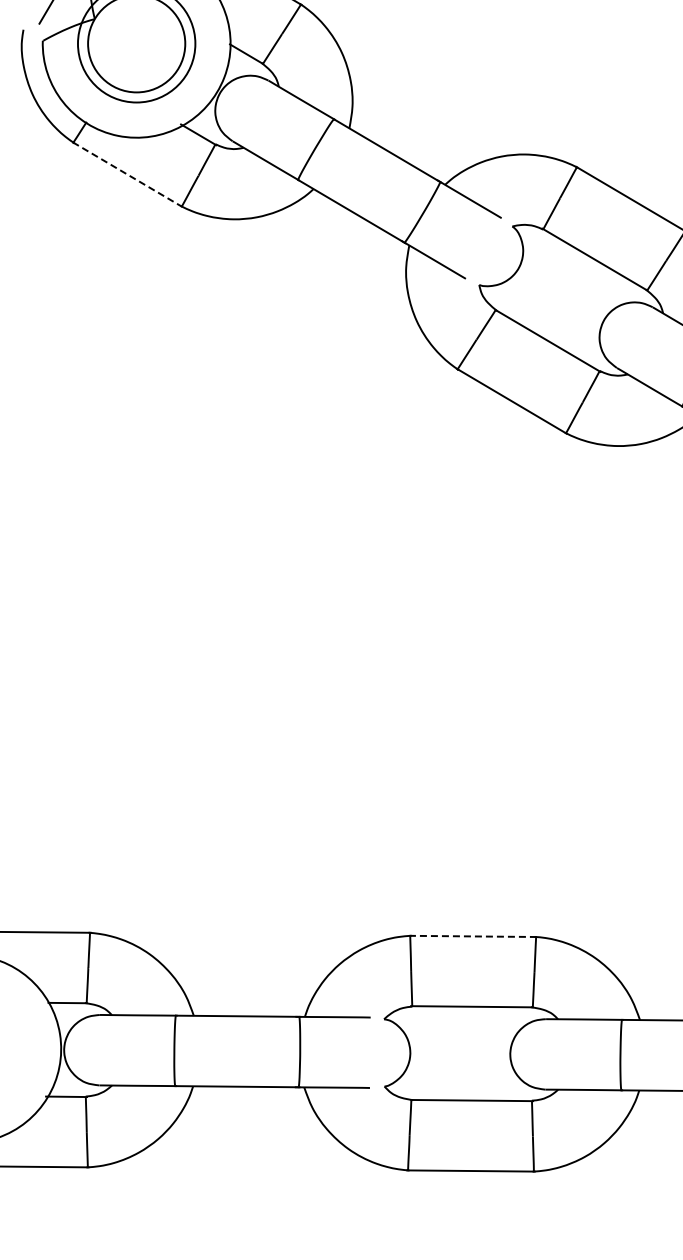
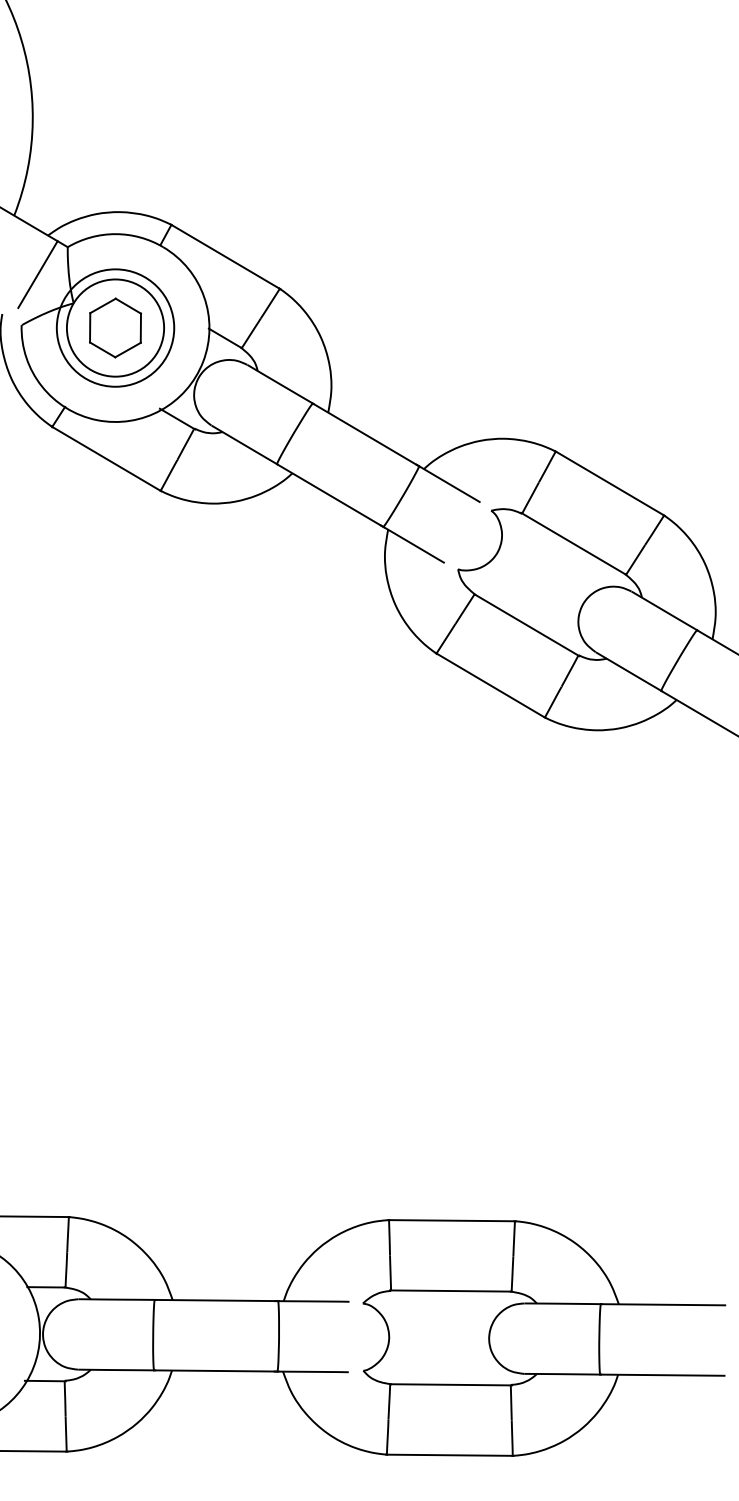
part: (136, 43) -> (115, 327), added
line: (127, 174) -> (106, 458), dashed -> solid
line: (473, 936) -> (452, 1220), dashed -> solid

